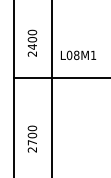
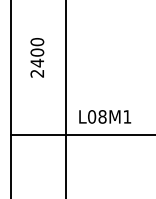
text: (32, 42) -> (37, 56), moved
text: (78, 54) -> (105, 115), moved

